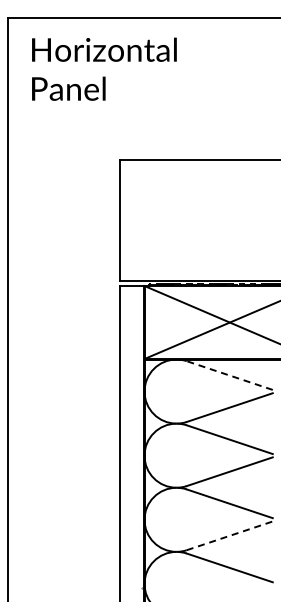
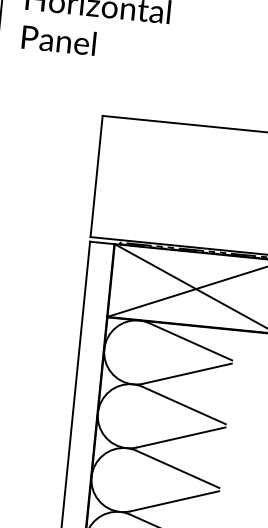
line: (229, 375) -> (190, 341), dashed -> solid
line: (230, 535) -> (175, 501), dashed -> solid

